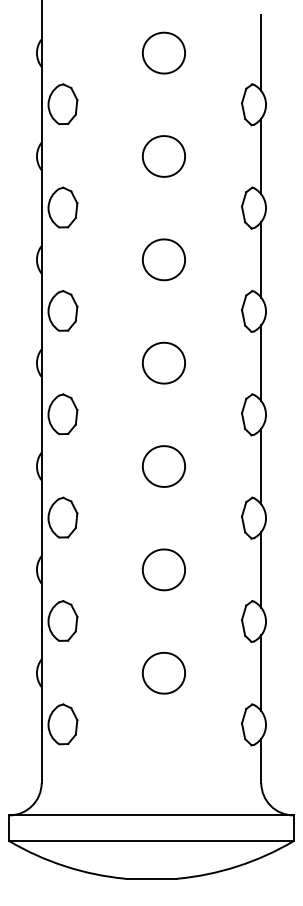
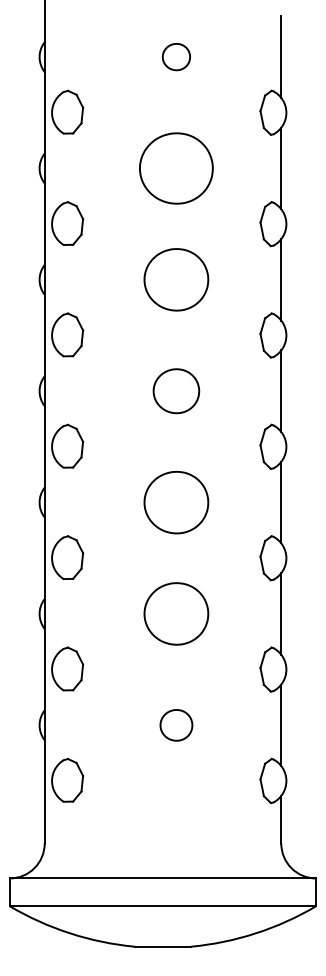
part: (164, 52) -> (176, 56), size x0.6
part: (164, 156) -> (176, 168), size x1.6
part: (164, 259) -> (176, 279), size x1.4
part: (164, 466) -> (176, 502), size x1.4
part: (164, 569) -> (176, 613), size x1.4
part: (164, 673) -> (176, 725), size x0.7

